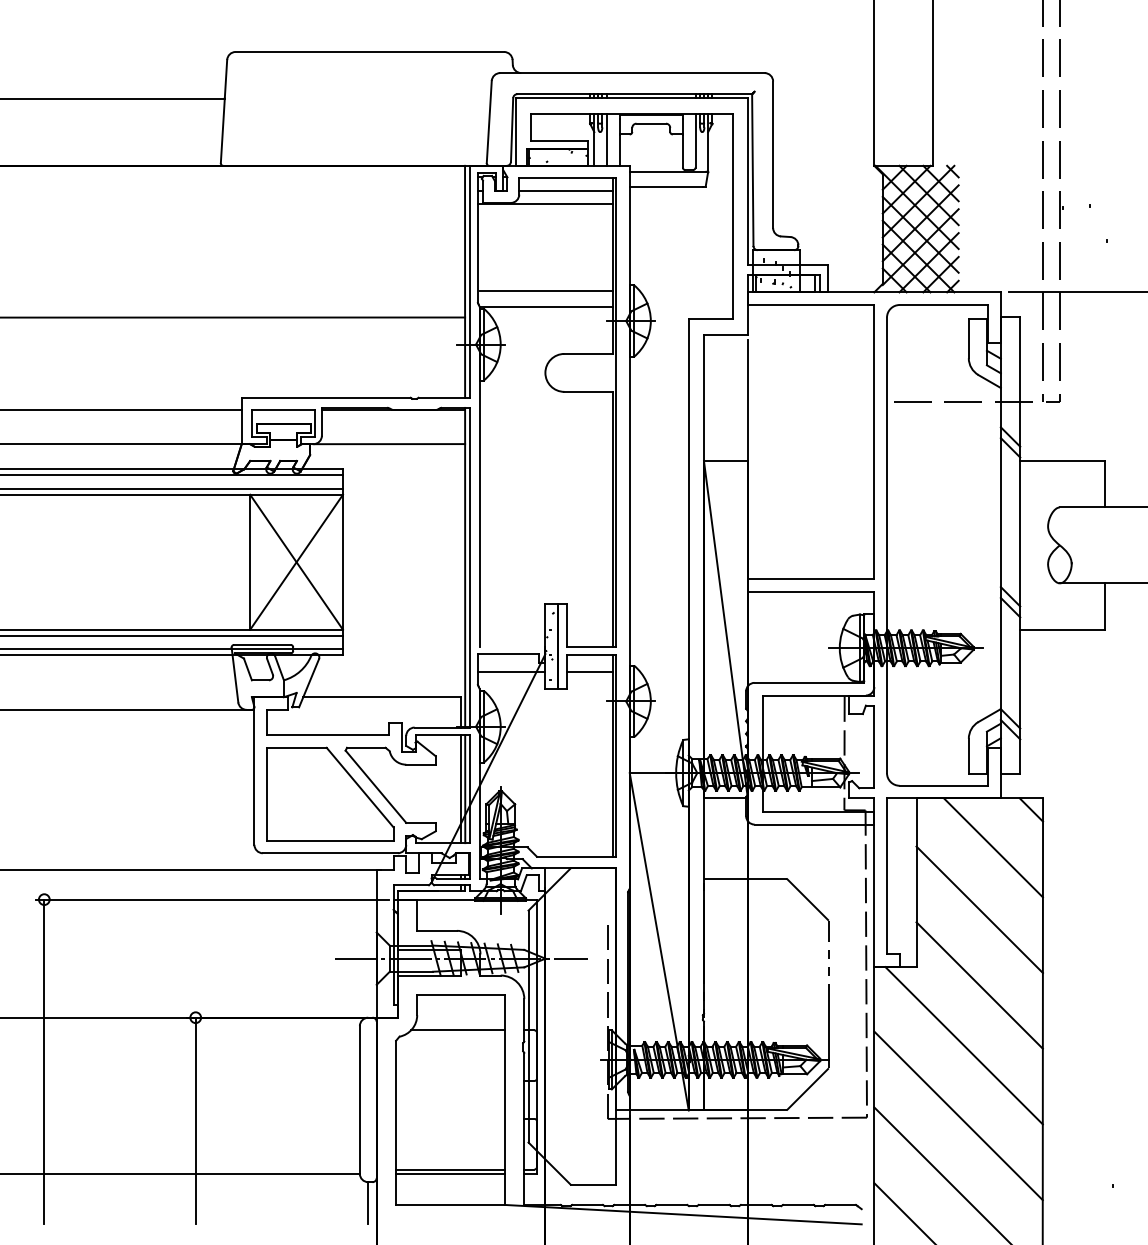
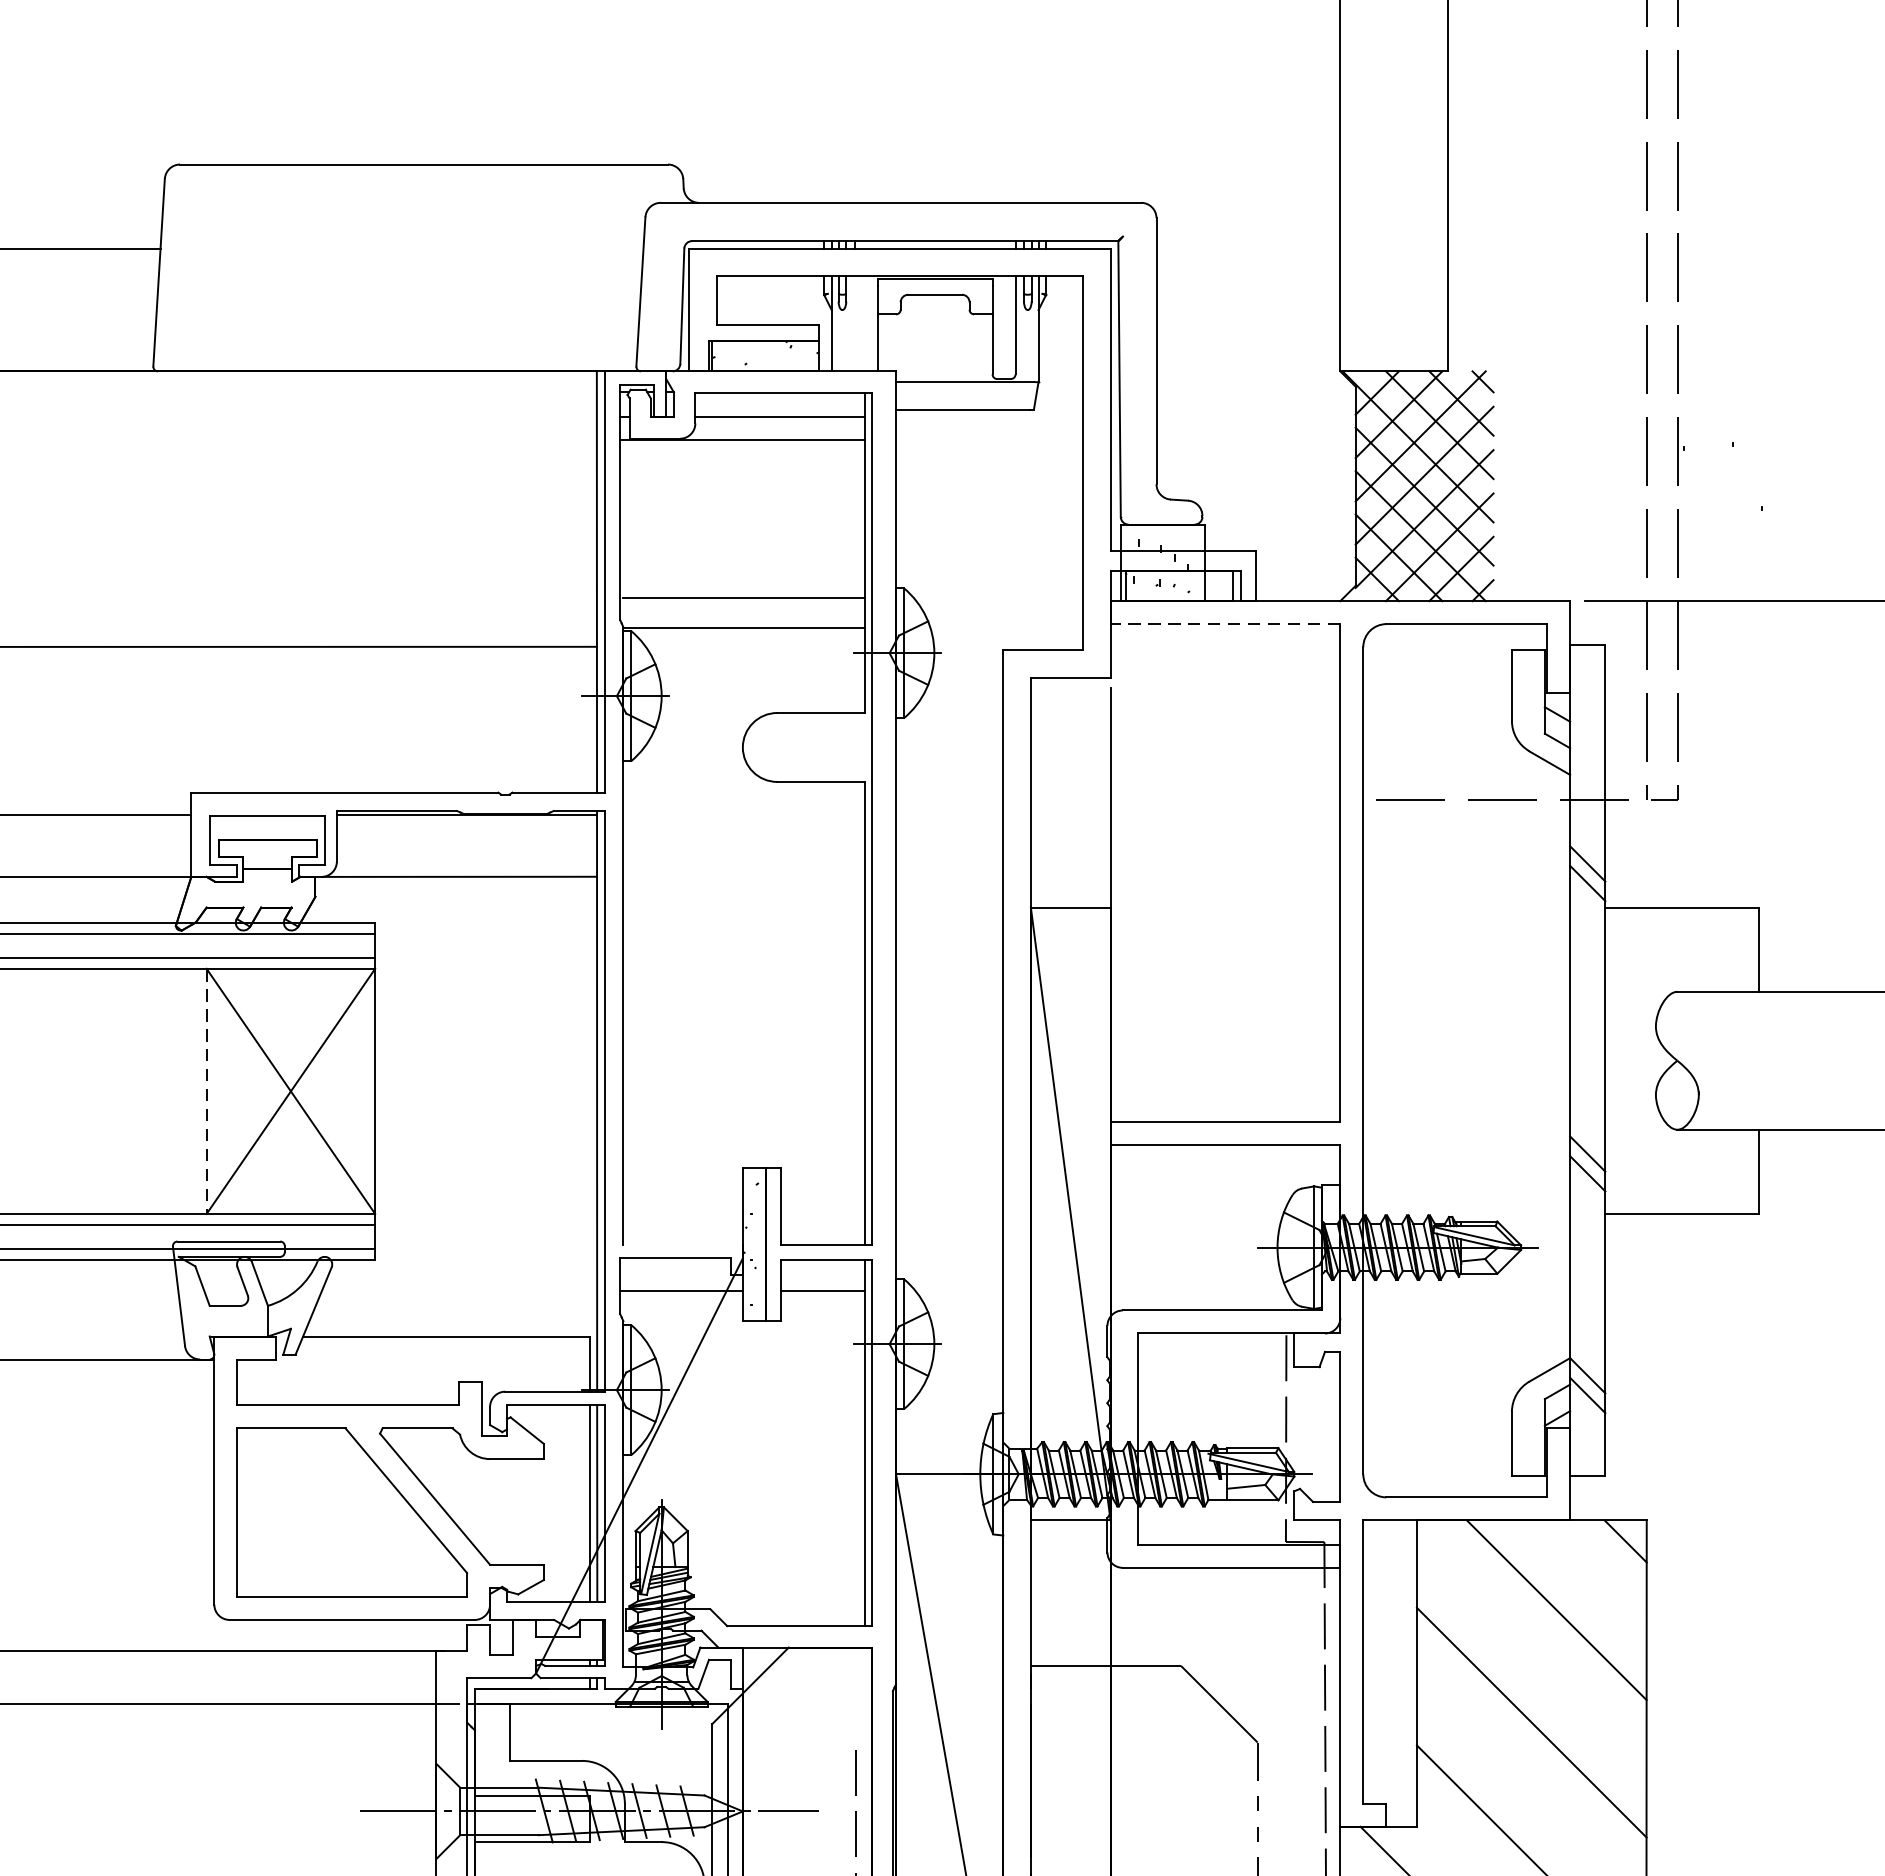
line: (606, 139) -> (853, 323), removed
line: (810, 305) -> (1224, 625), solid -> dashed
line: (250, 562) -> (207, 1091), solid -> dashed

